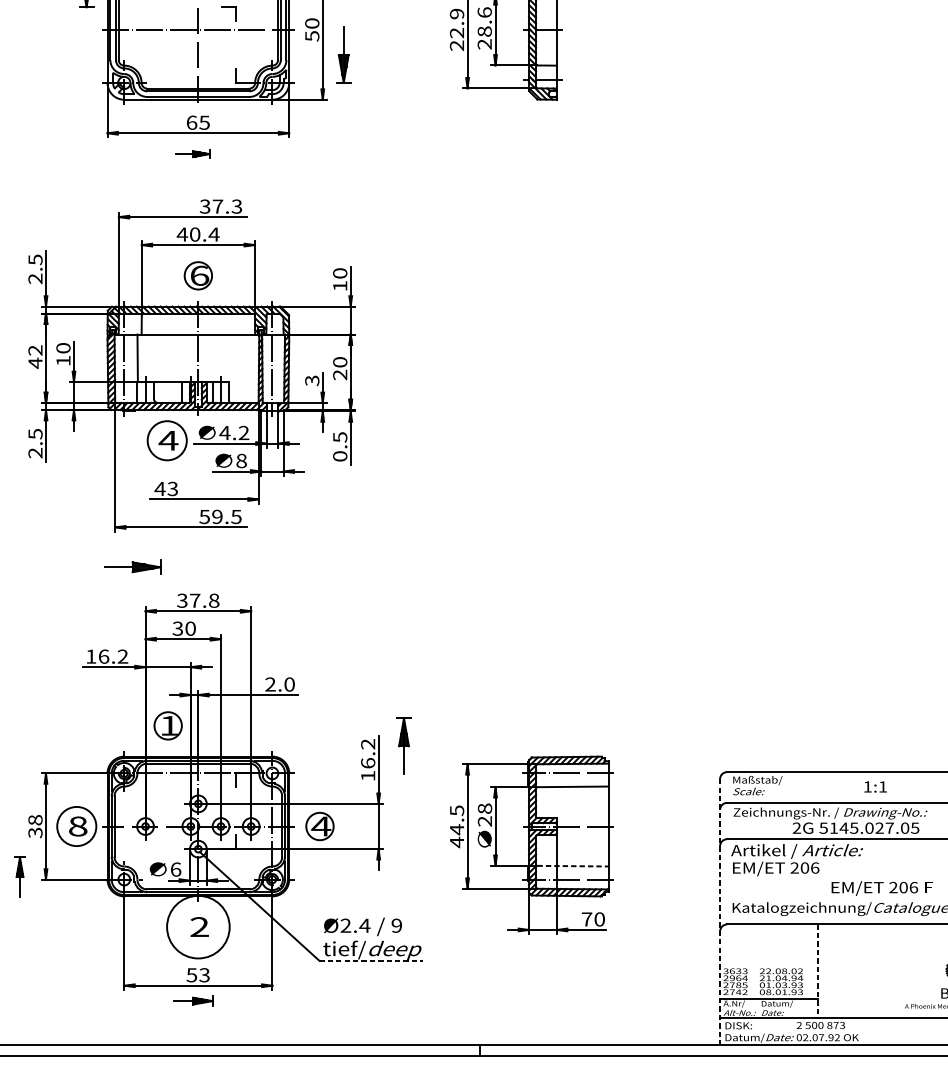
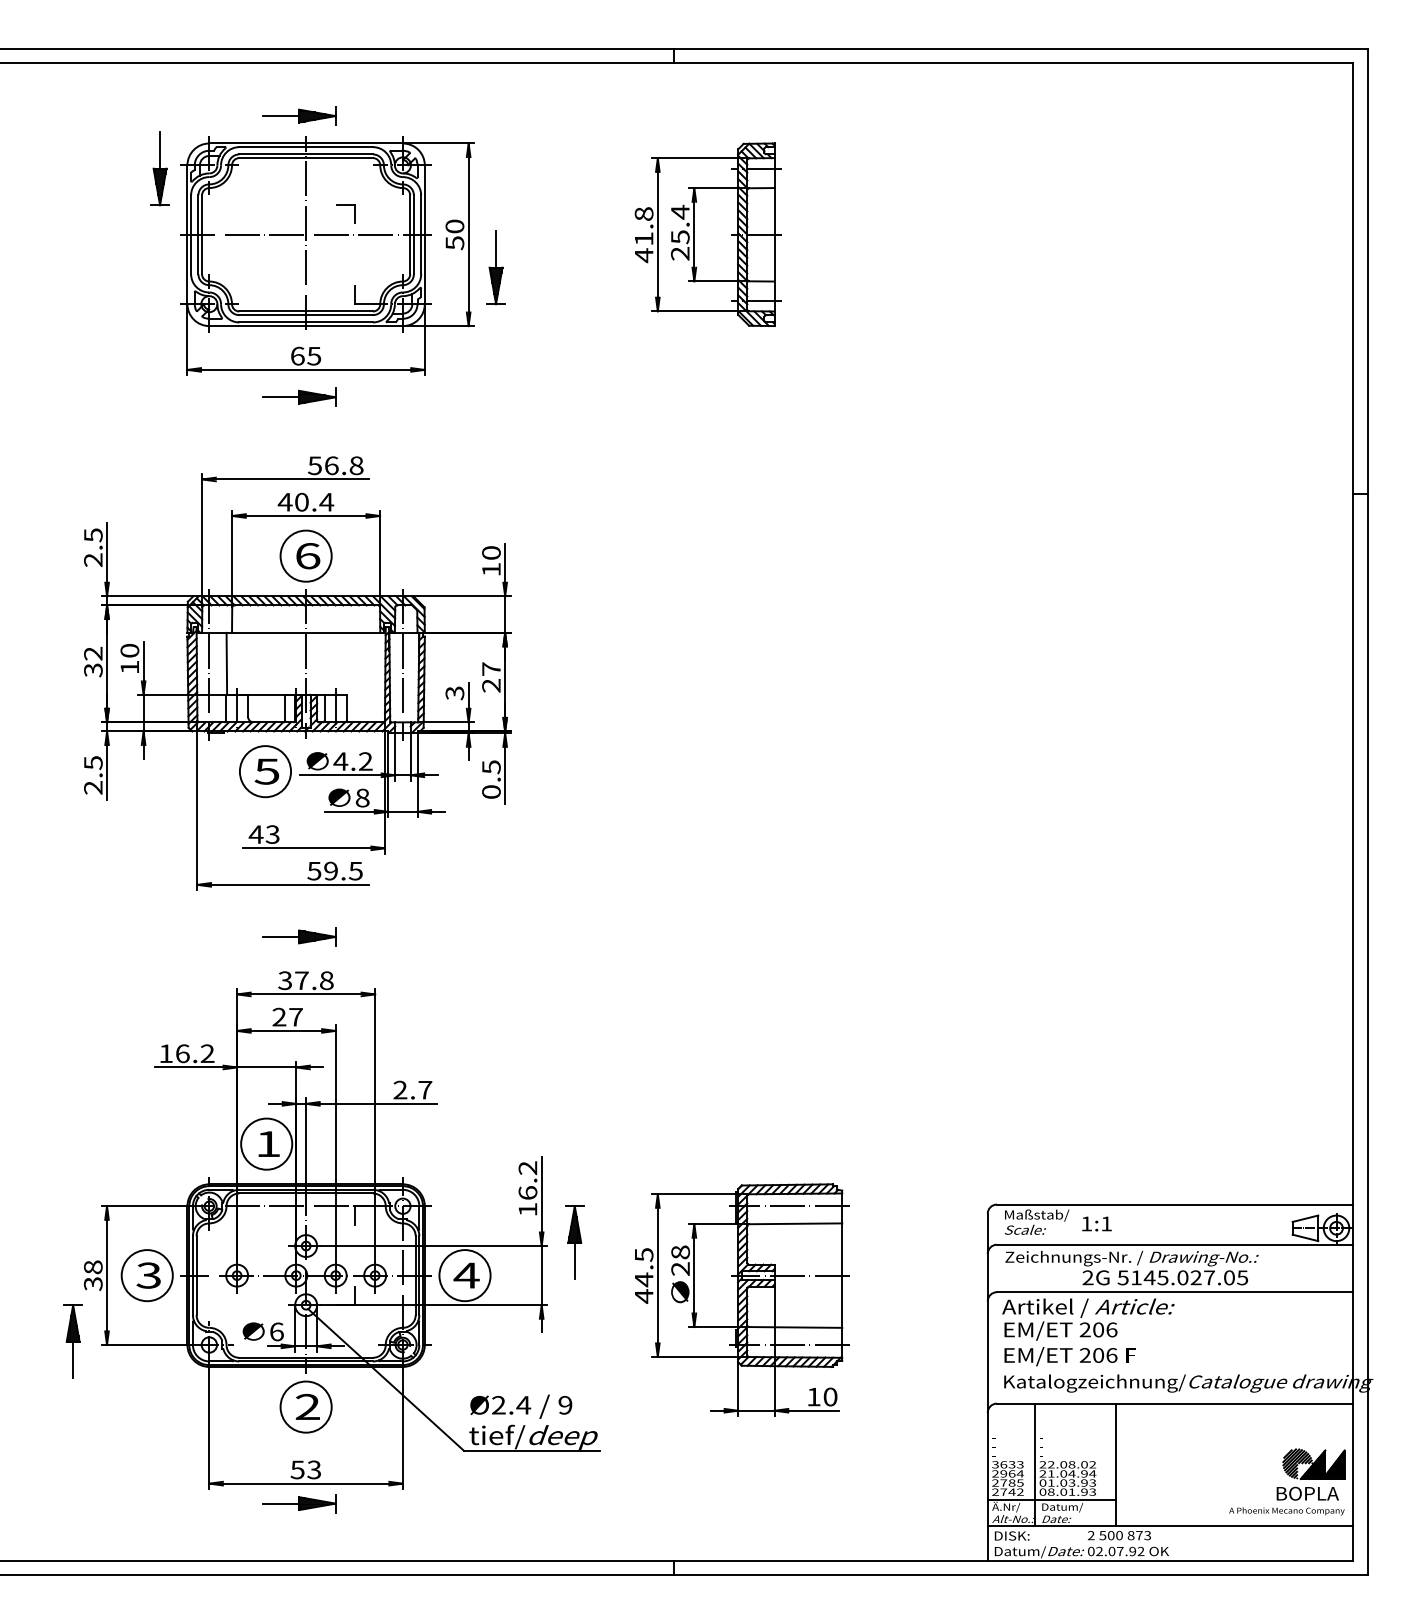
text: (484, 21) -> (680, 224), 28.6 -> 25.4
text: (456, 30) -> (643, 235), 22.9 -> 41.8
part: (193, 153) -> (299, 396), size x1.67
text: (220, 206) -> (335, 465), 37.3 -> 56.8
circle: (197, 275) -> (305, 555), size x1.43
text: (340, 361) -> (491, 668), 20 -> 27
text: (35, 362) -> (93, 669), 42 -> 32
text: (168, 440) -> (267, 771), 4 -> 5
part: (132, 566) -> (299, 936), moved
text: (184, 628) -> (287, 1016), 30 -> 27
text: (289, 684) -> (425, 1089), 2.0 -> 2.7
circle: (168, 725) -> (266, 1143), size x1.43
part: (403, 746) -> (574, 1242), moved
text: (875, 786) -> (1096, 1223), moved
text: (77, 826) -> (148, 1275), 8 -> 3
circle: (319, 826) -> (464, 1275), size x1.43
line: (572, 866) -> (795, 1327), dashed -> solid
part: (19, 876) -> (72, 1341), size x1.43
text: (881, 888) -> (1069, 1356), moved
line: (719, 912) -> (987, 1387), dashed -> solid
text: (586, 919) -> (813, 1397), 70 -> 10
circle: (197, 926) -> (305, 1406), size x0.62
line: (370, 960) -> (531, 1450), dashed -> solid
line: (756, 971) -> (1035, 1464), added
line: (817, 971) -> (1115, 1465), dashed -> solid
part: (193, 1000) -> (299, 1503), size x1.43

